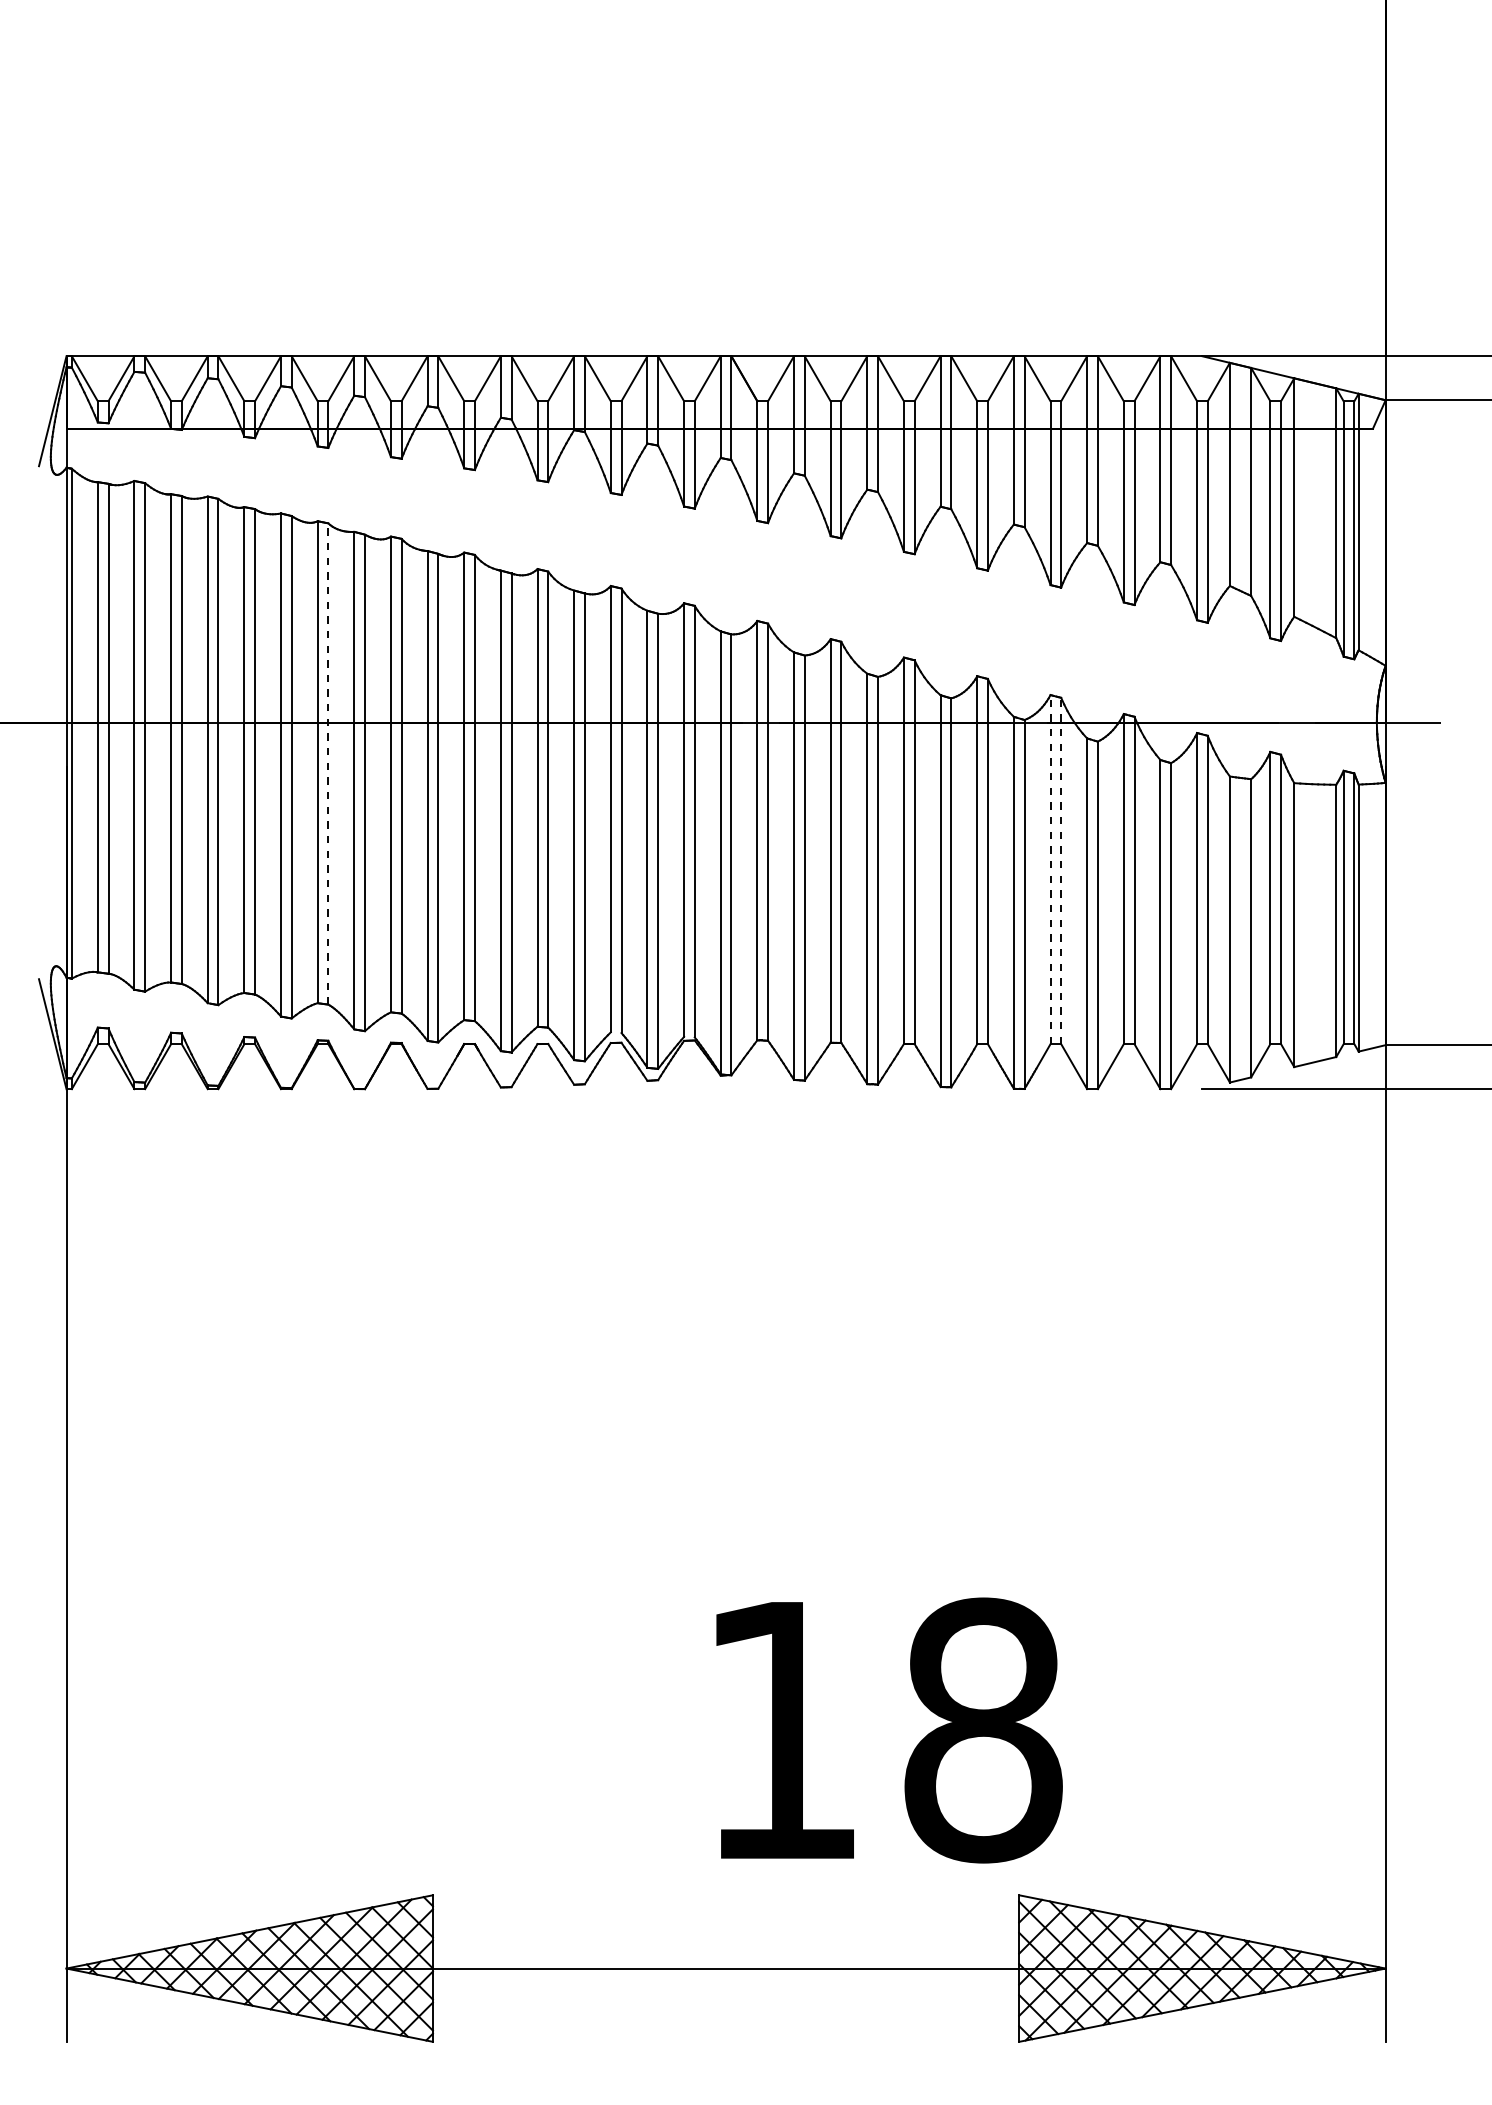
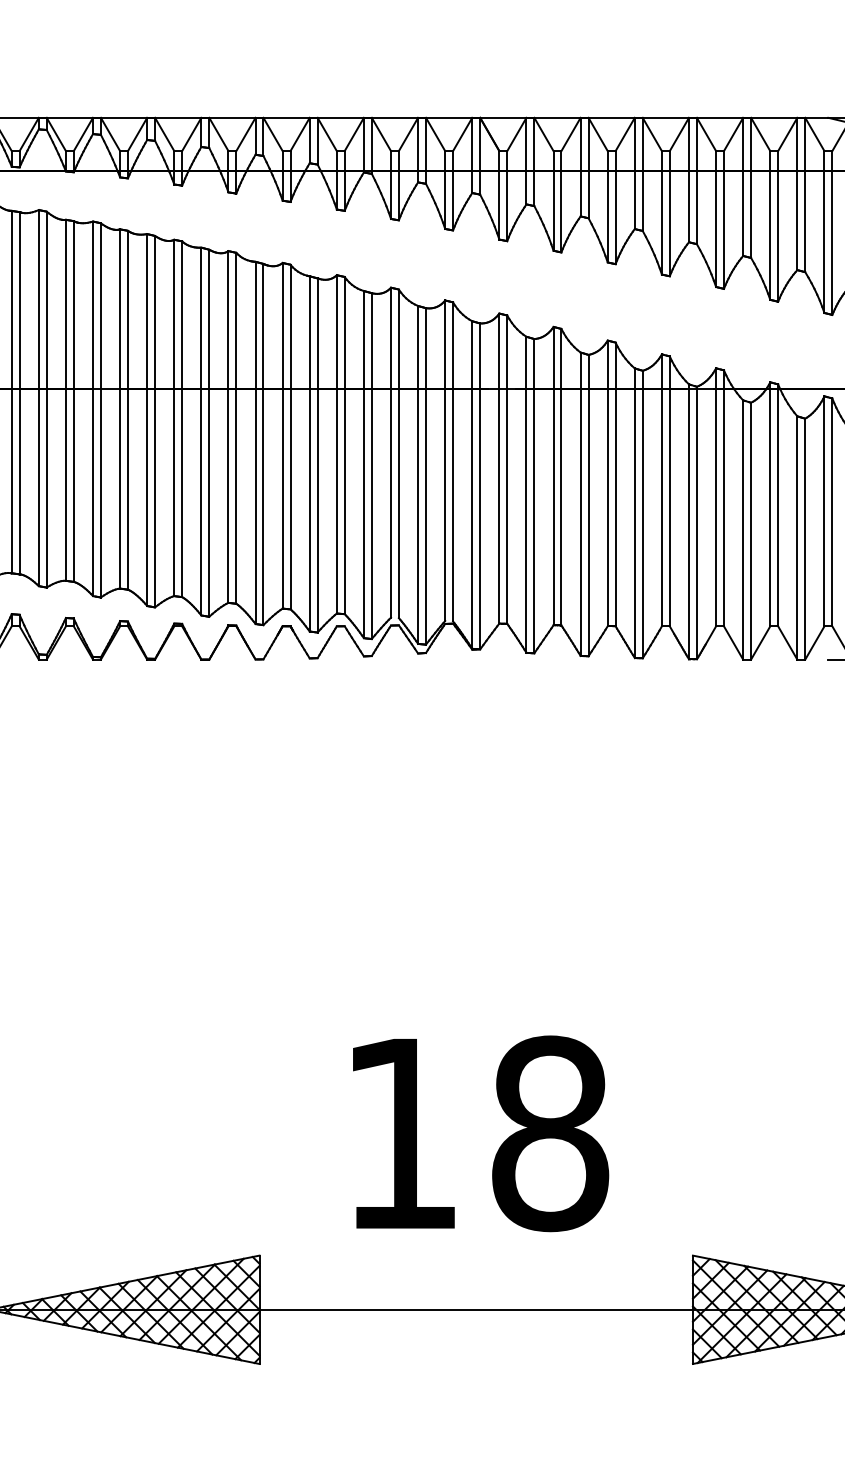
line: (328, 764) -> (182, 419), dashed -> solid
line: (1050, 869) -> (716, 497), dashed -> solid
line: (1061, 870) -> (724, 498), dashed -> solid
text: (889, 1730) -> (480, 1133), moved

